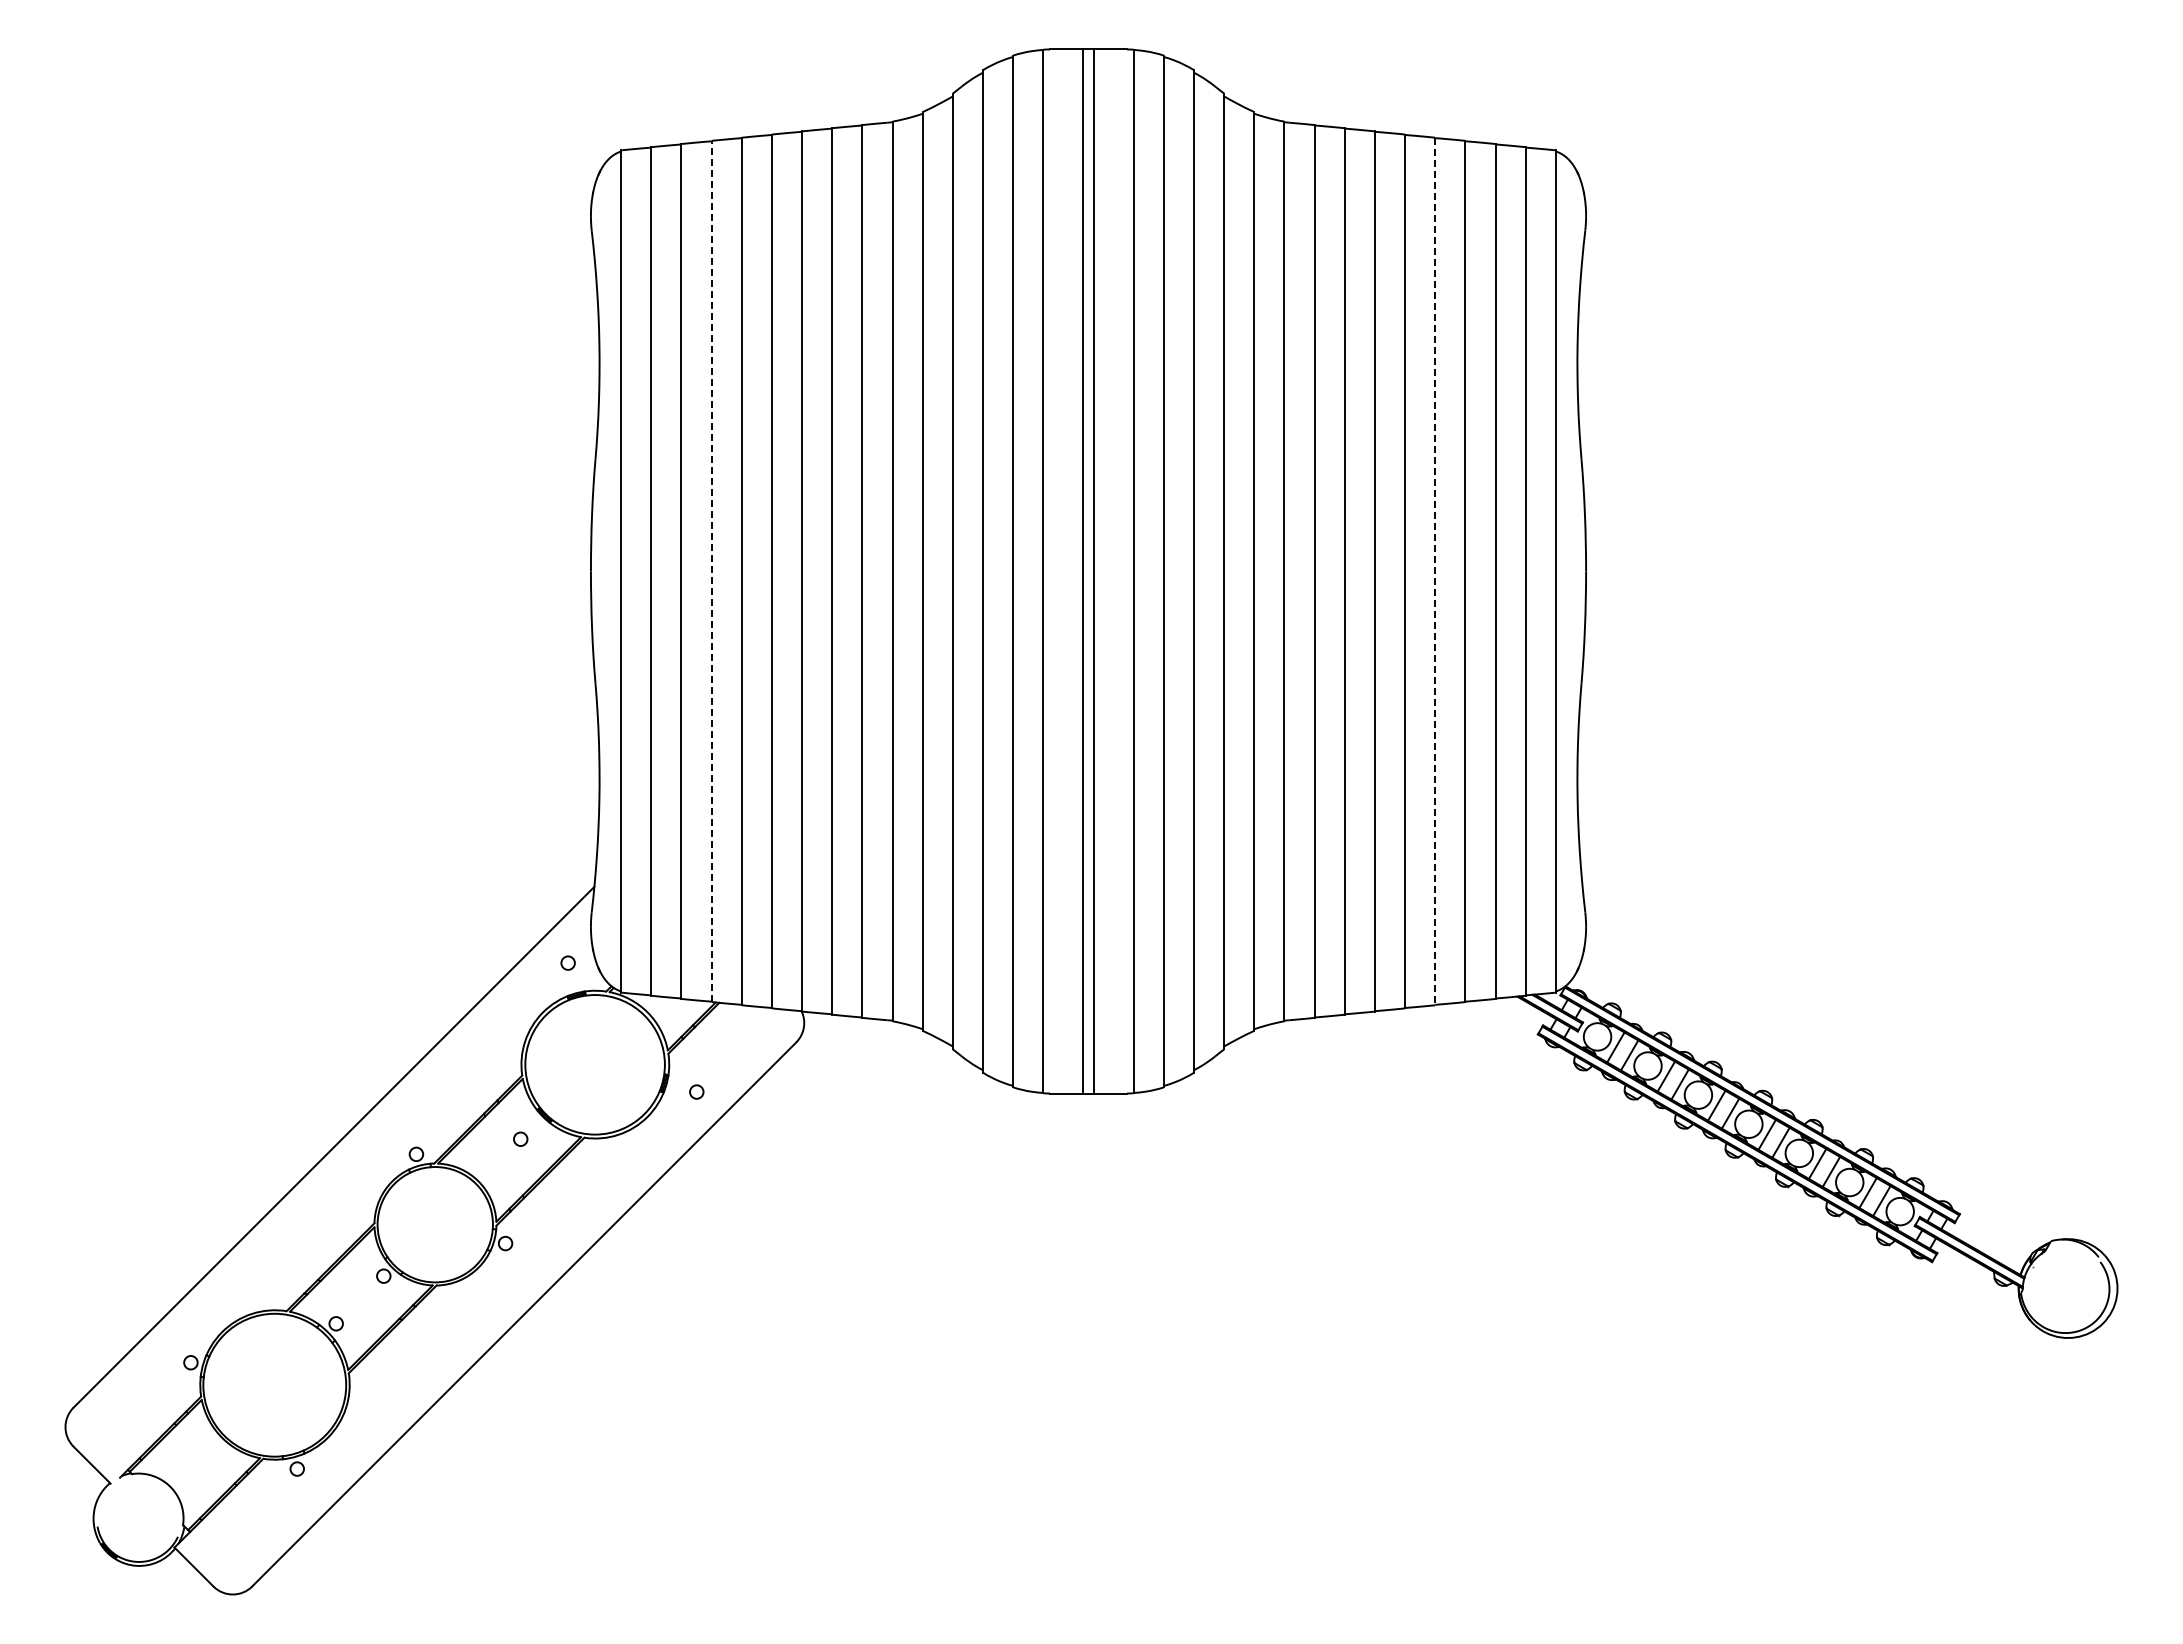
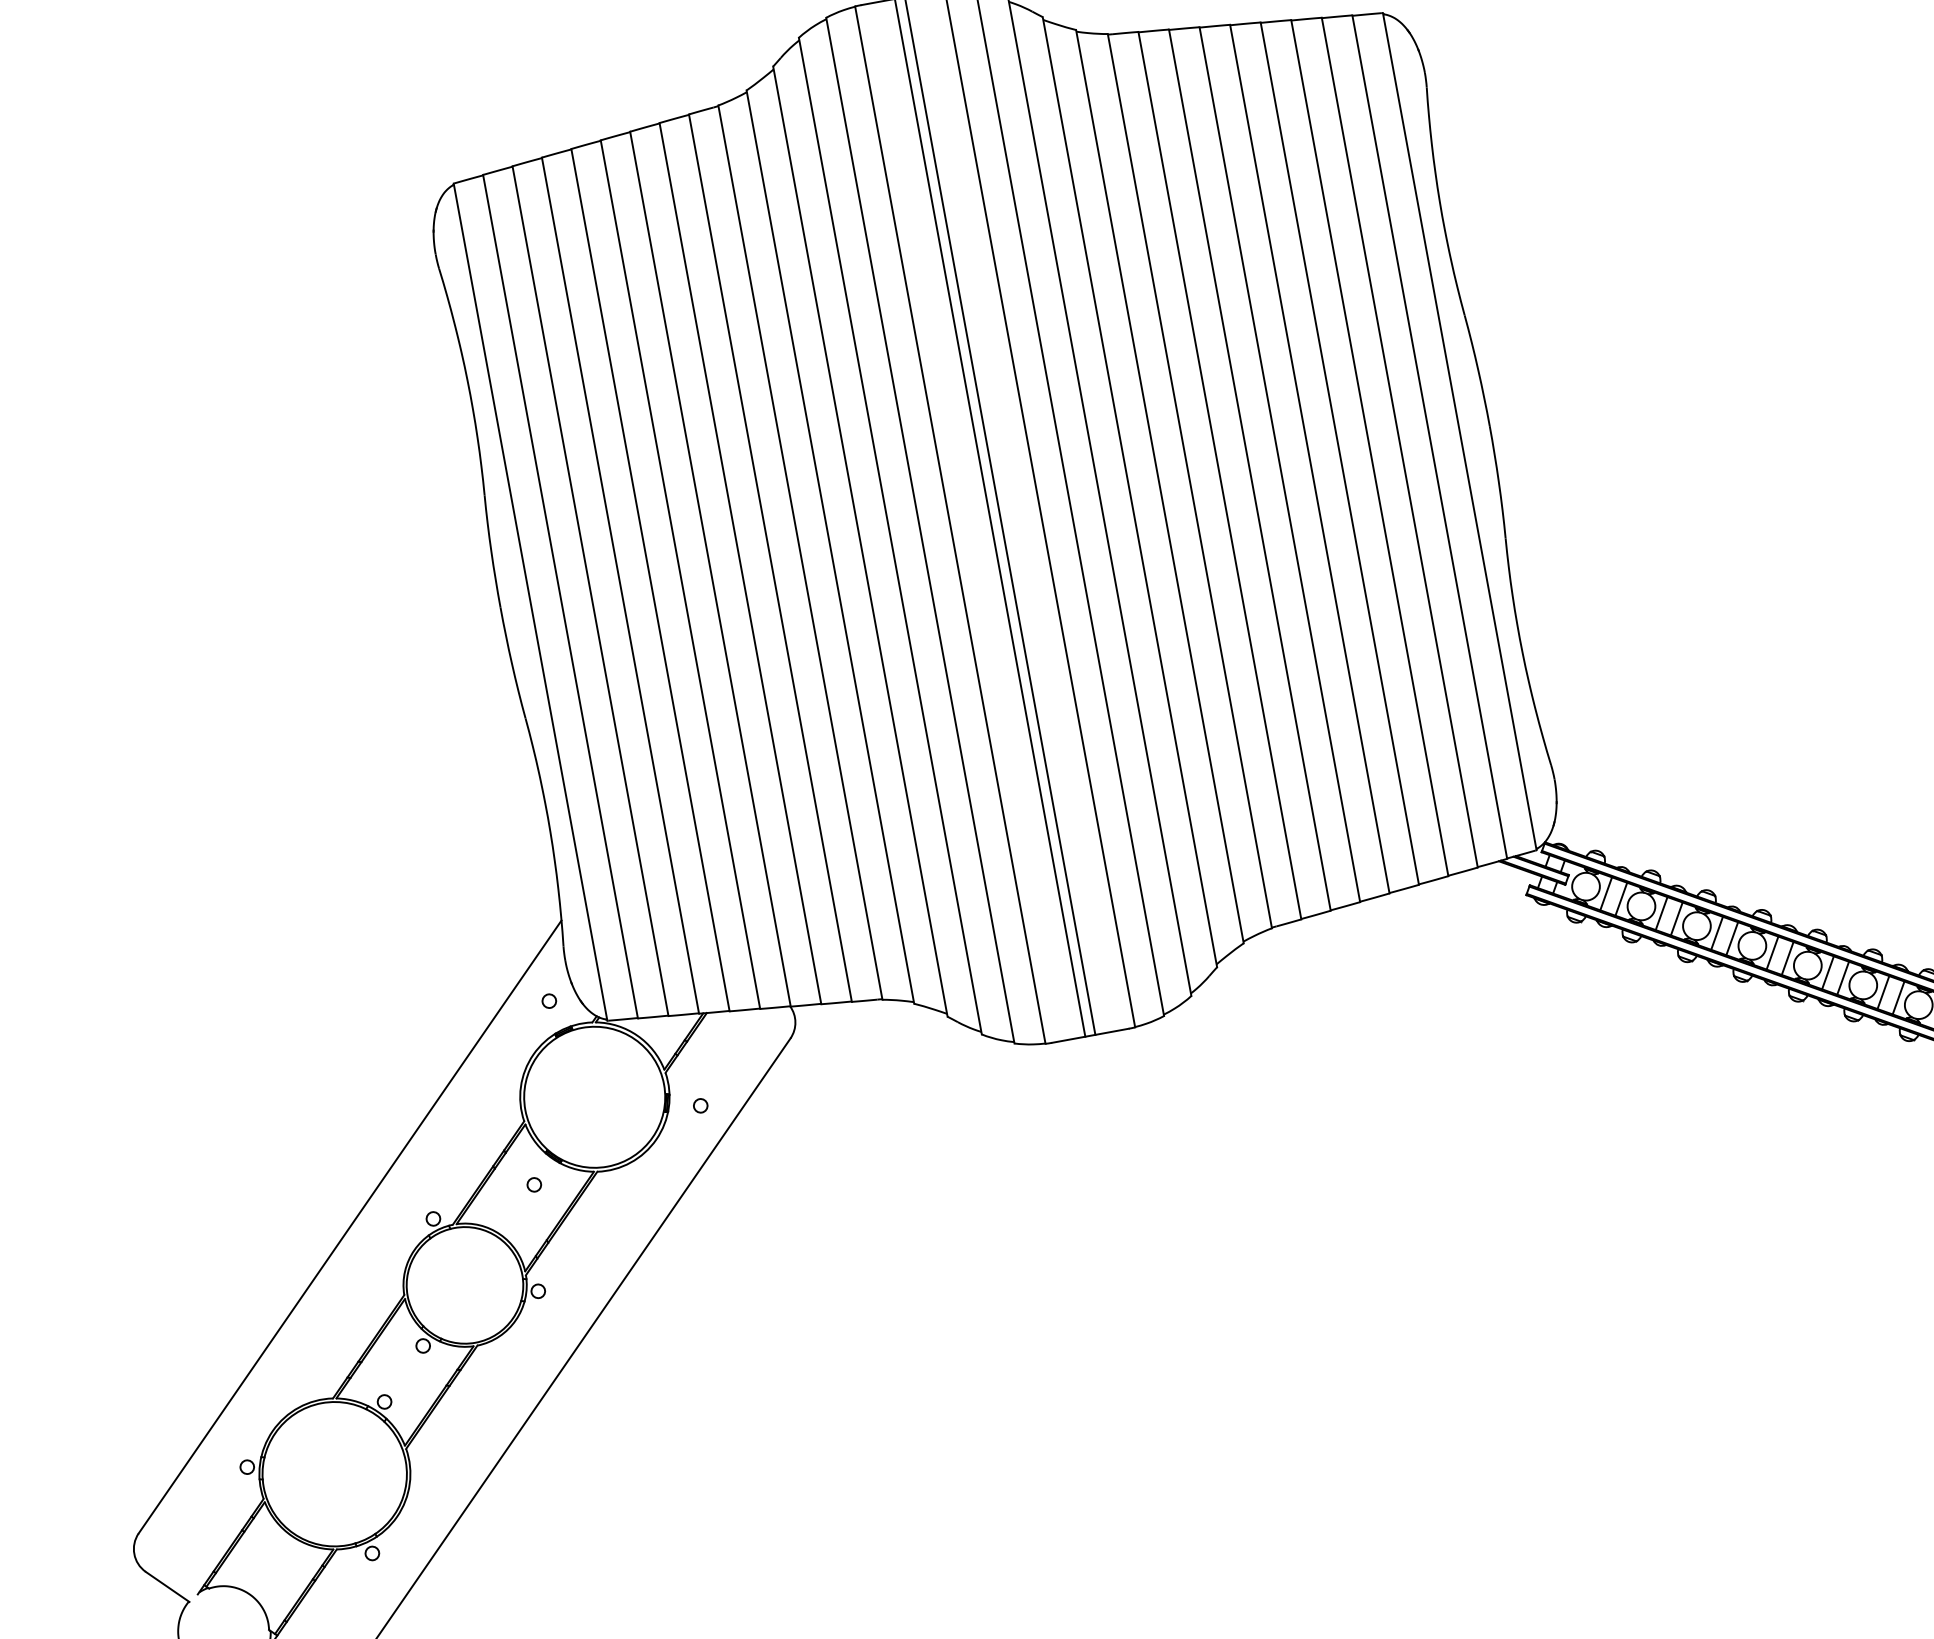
line: (711, 571) -> (620, 585), dashed -> solid
line: (1435, 571) -> (1340, 453), dashed -> solid

